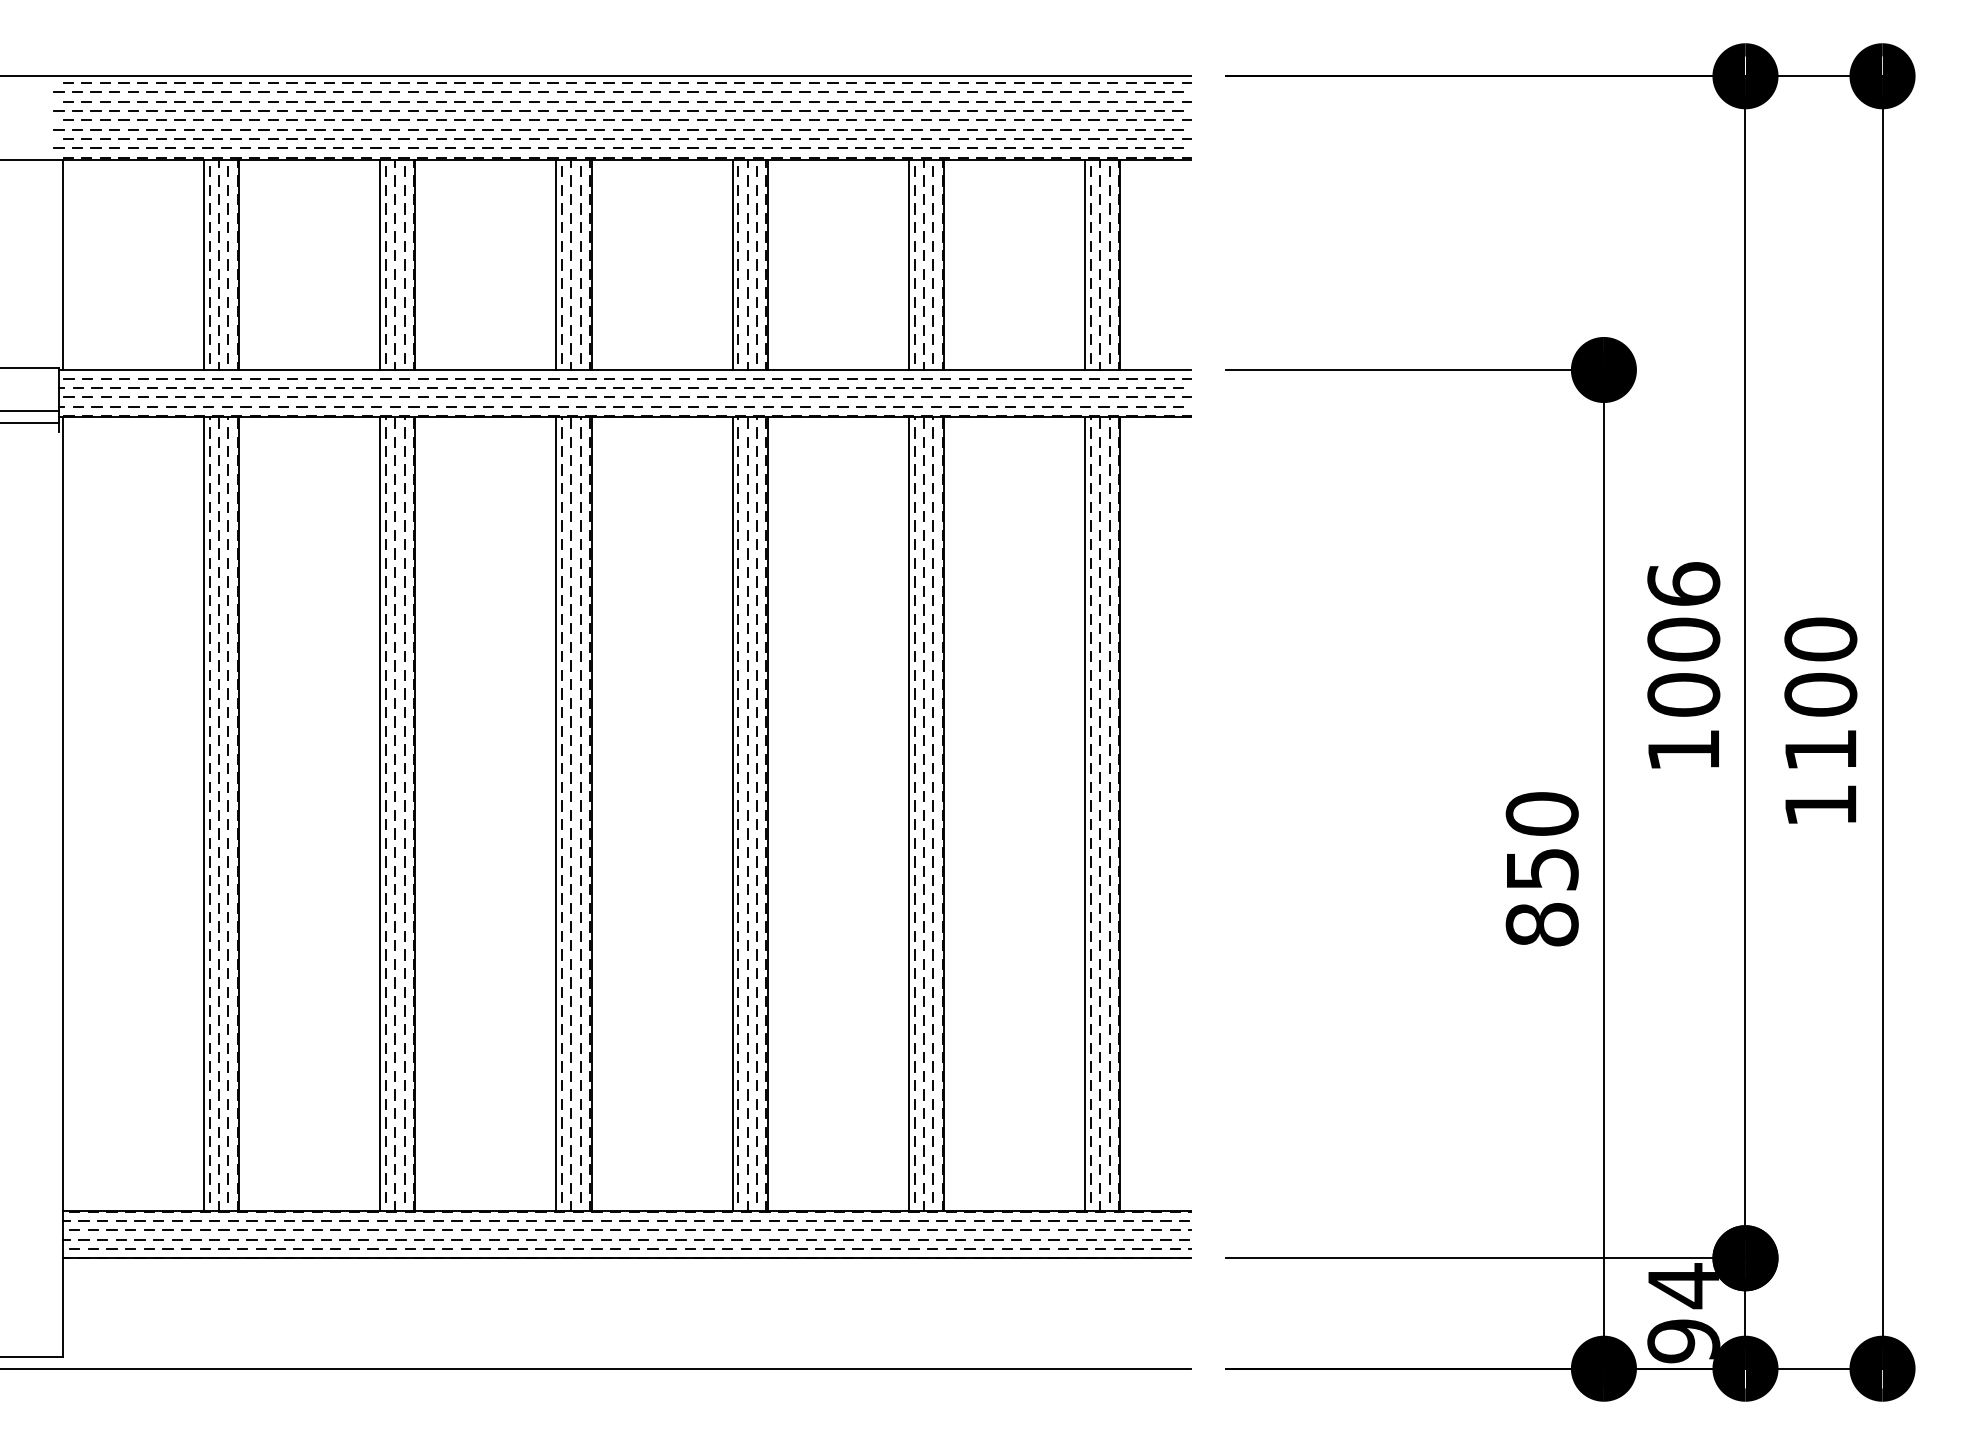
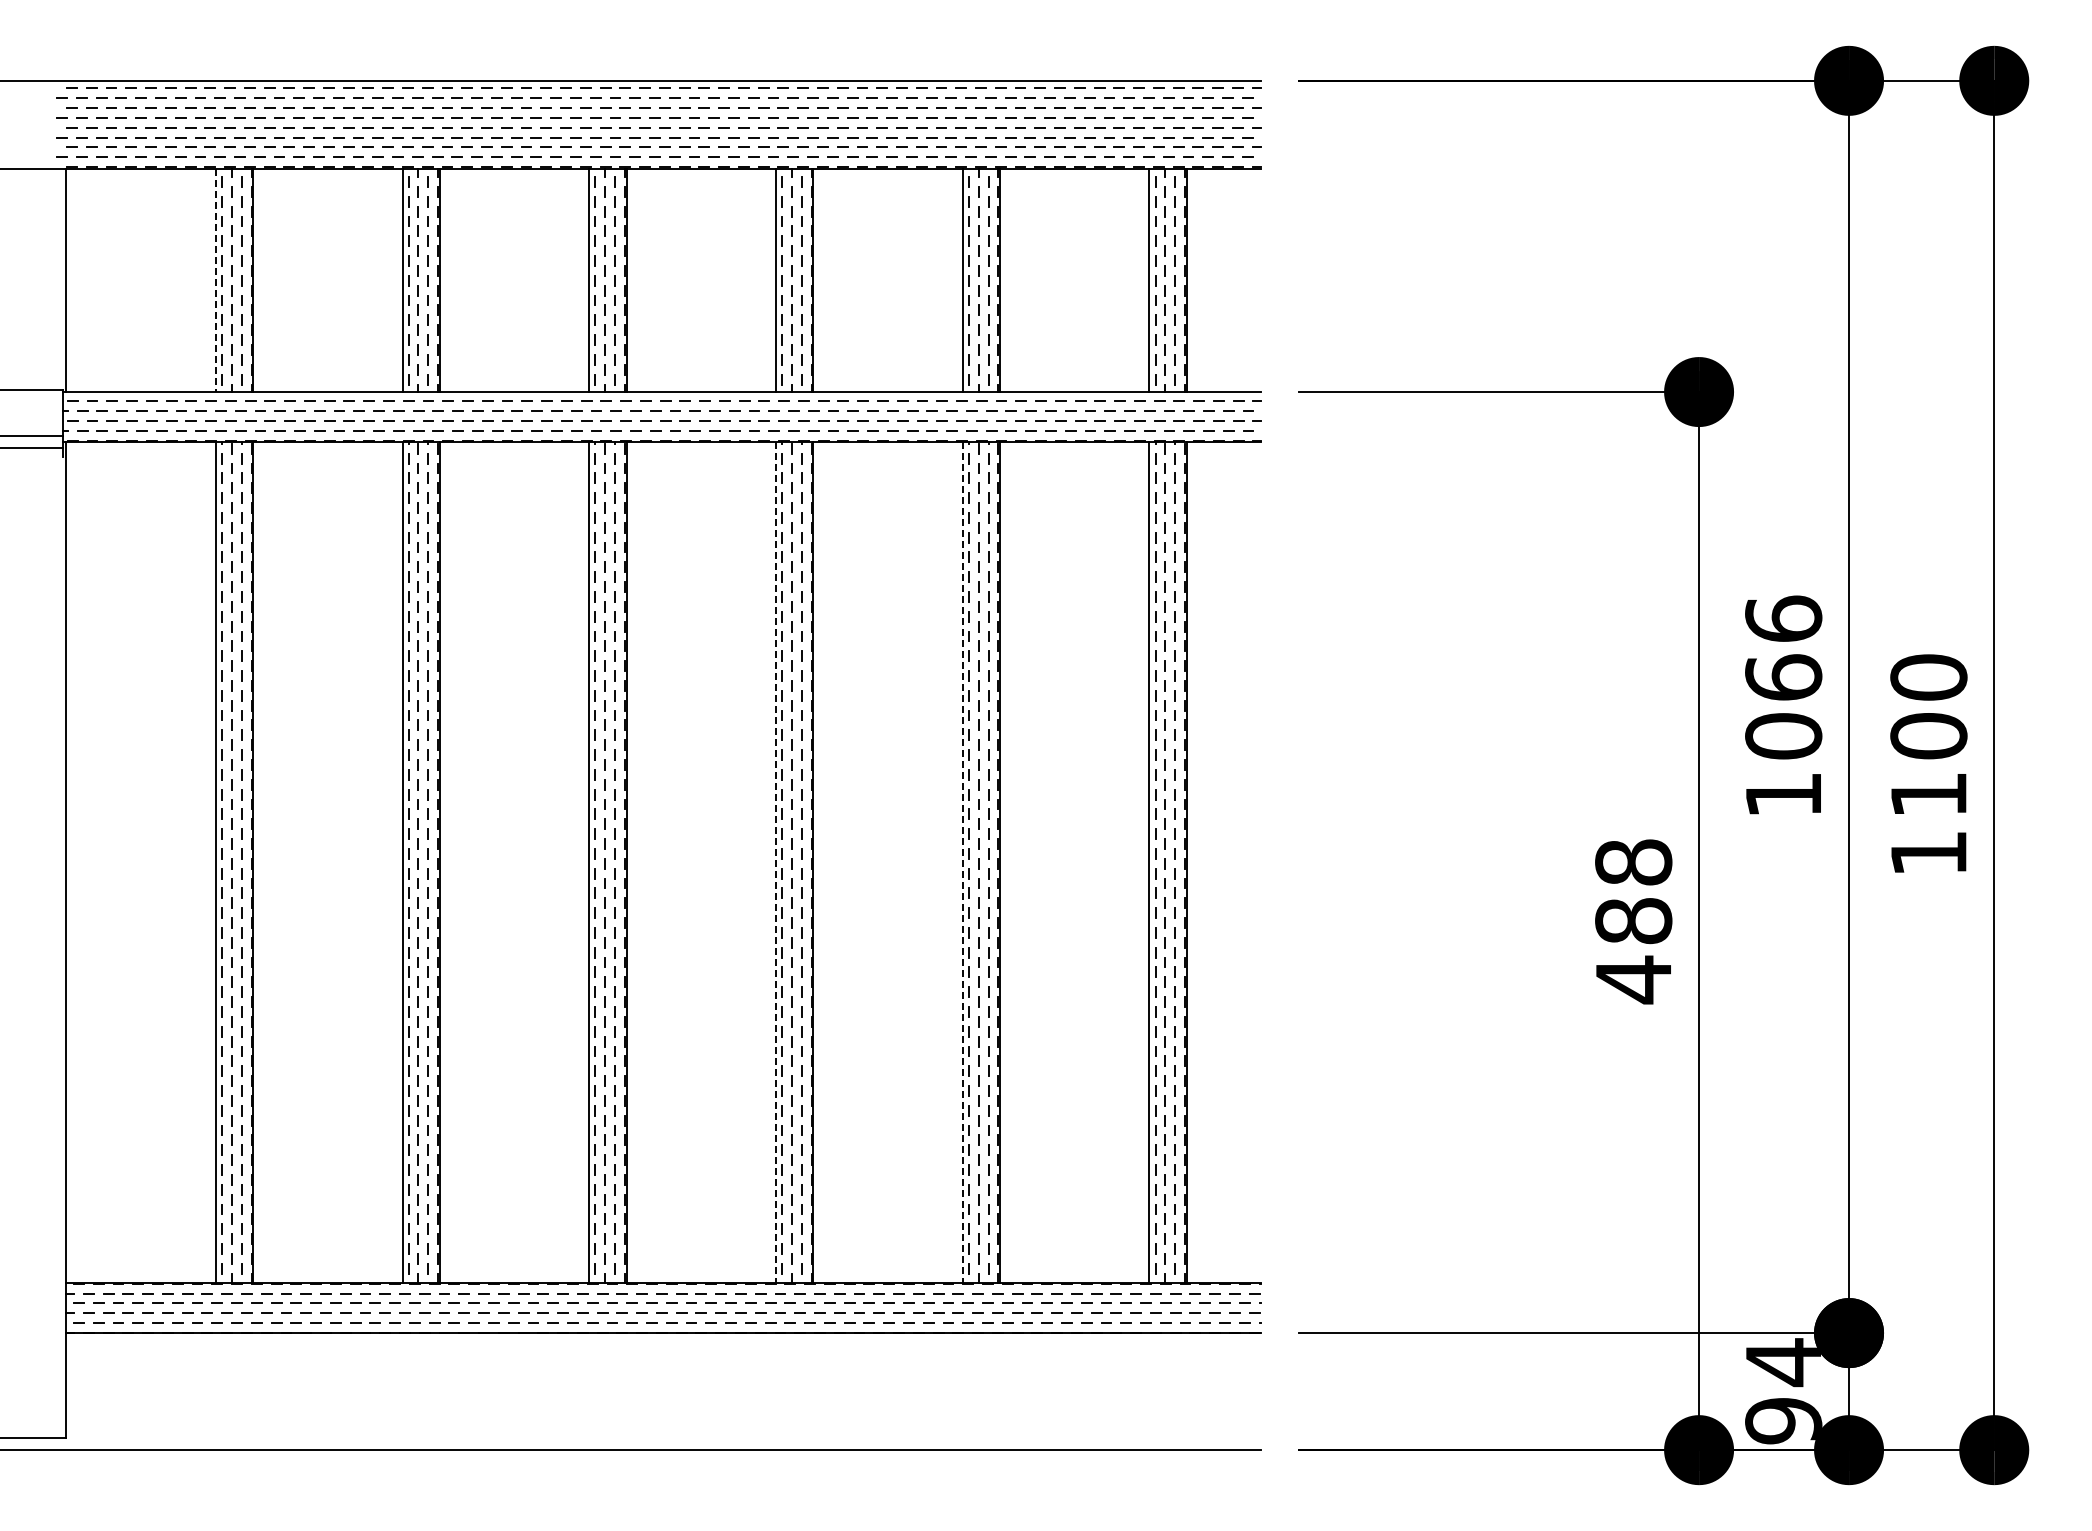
line: (203, 265) -> (215, 281), solid -> dashed
text: (1683, 639) -> (1783, 677), 1006 -> 1066
line: (733, 814) -> (776, 862), solid -> dashed
line: (908, 814) -> (962, 862), solid -> dashed
text: (1542, 869) -> (1633, 921), 850 -> 488

